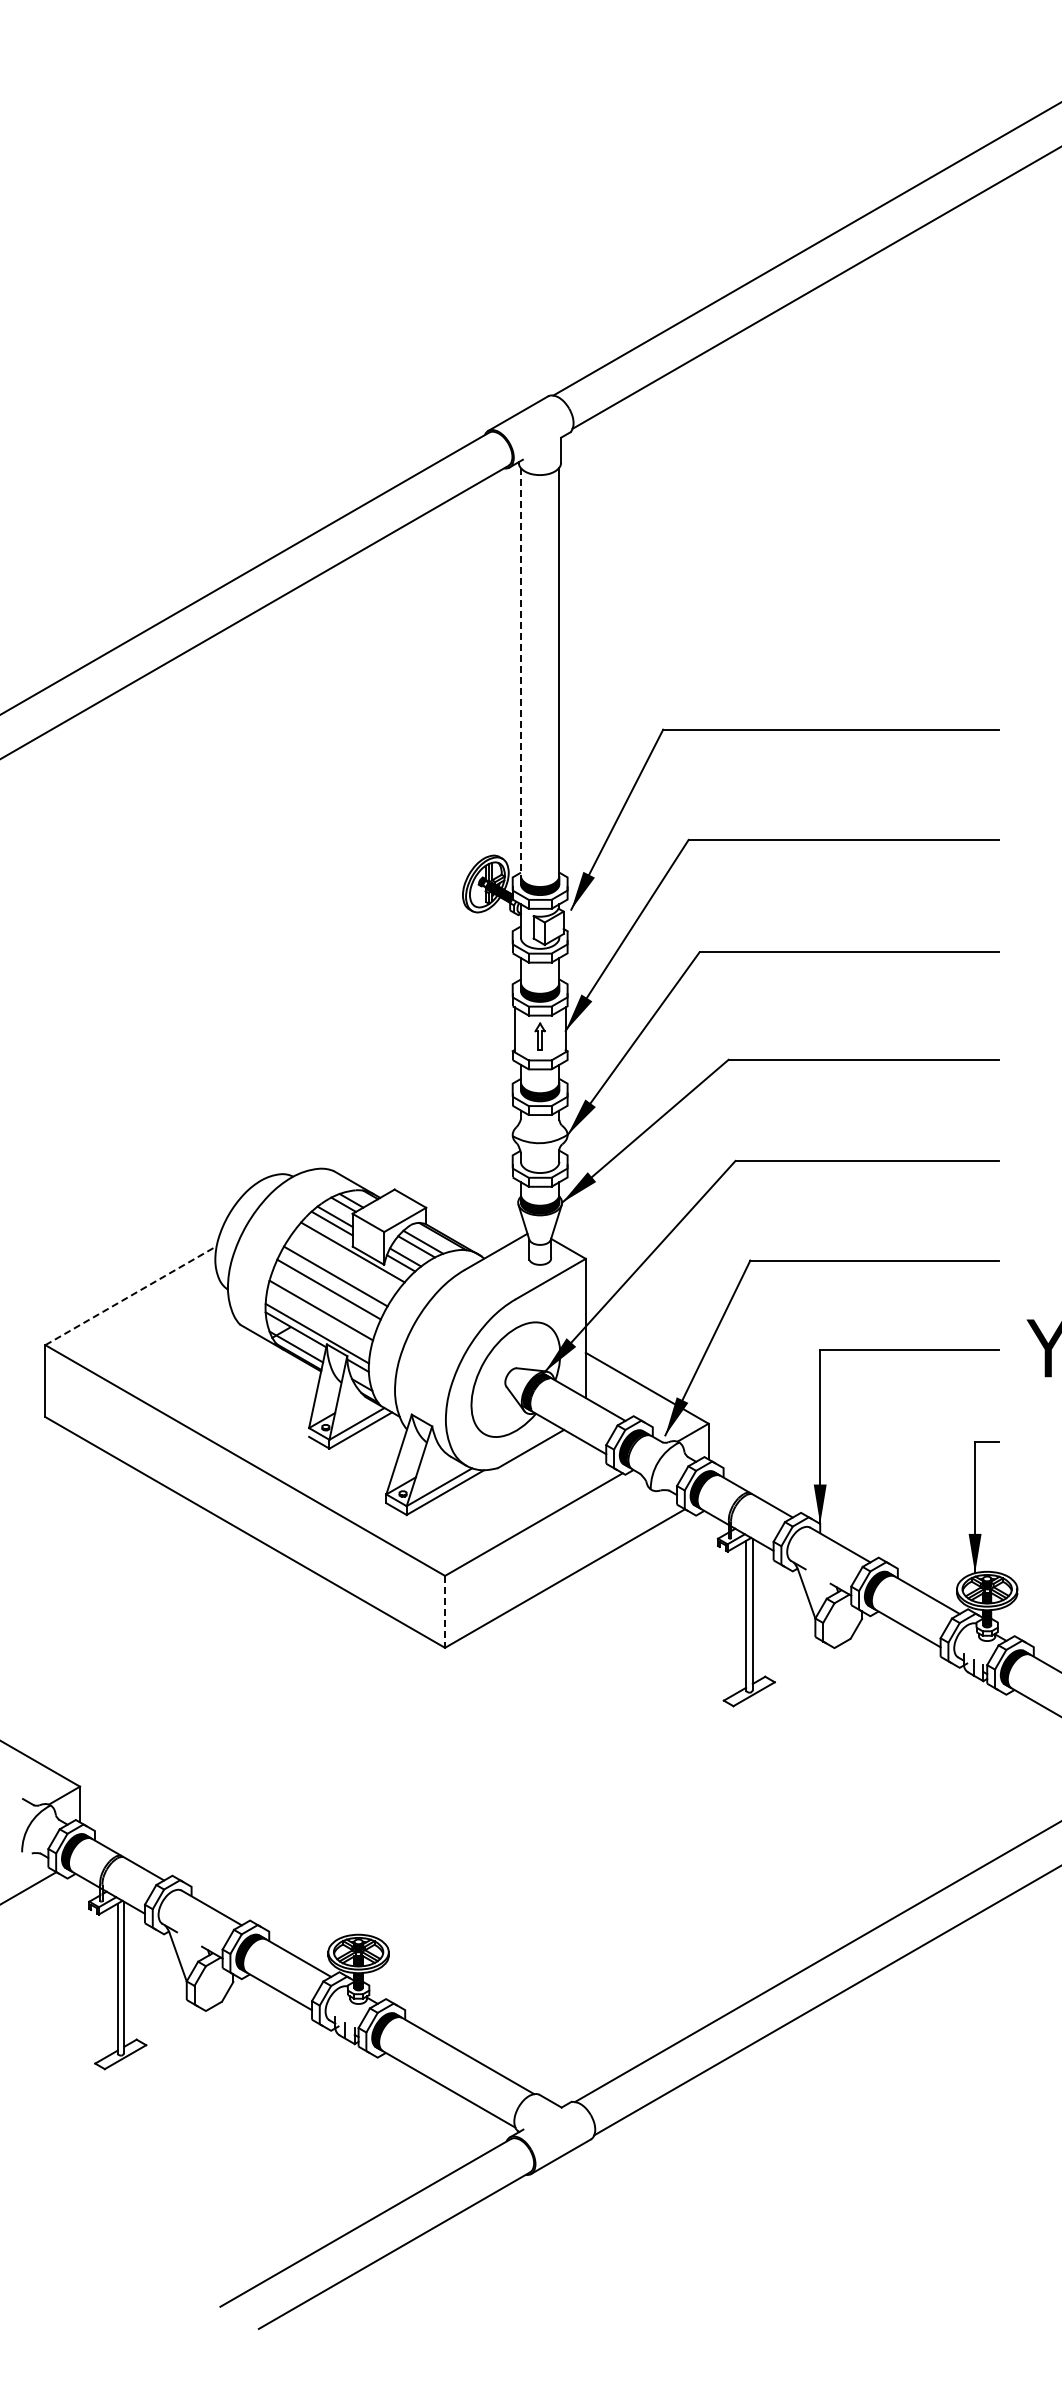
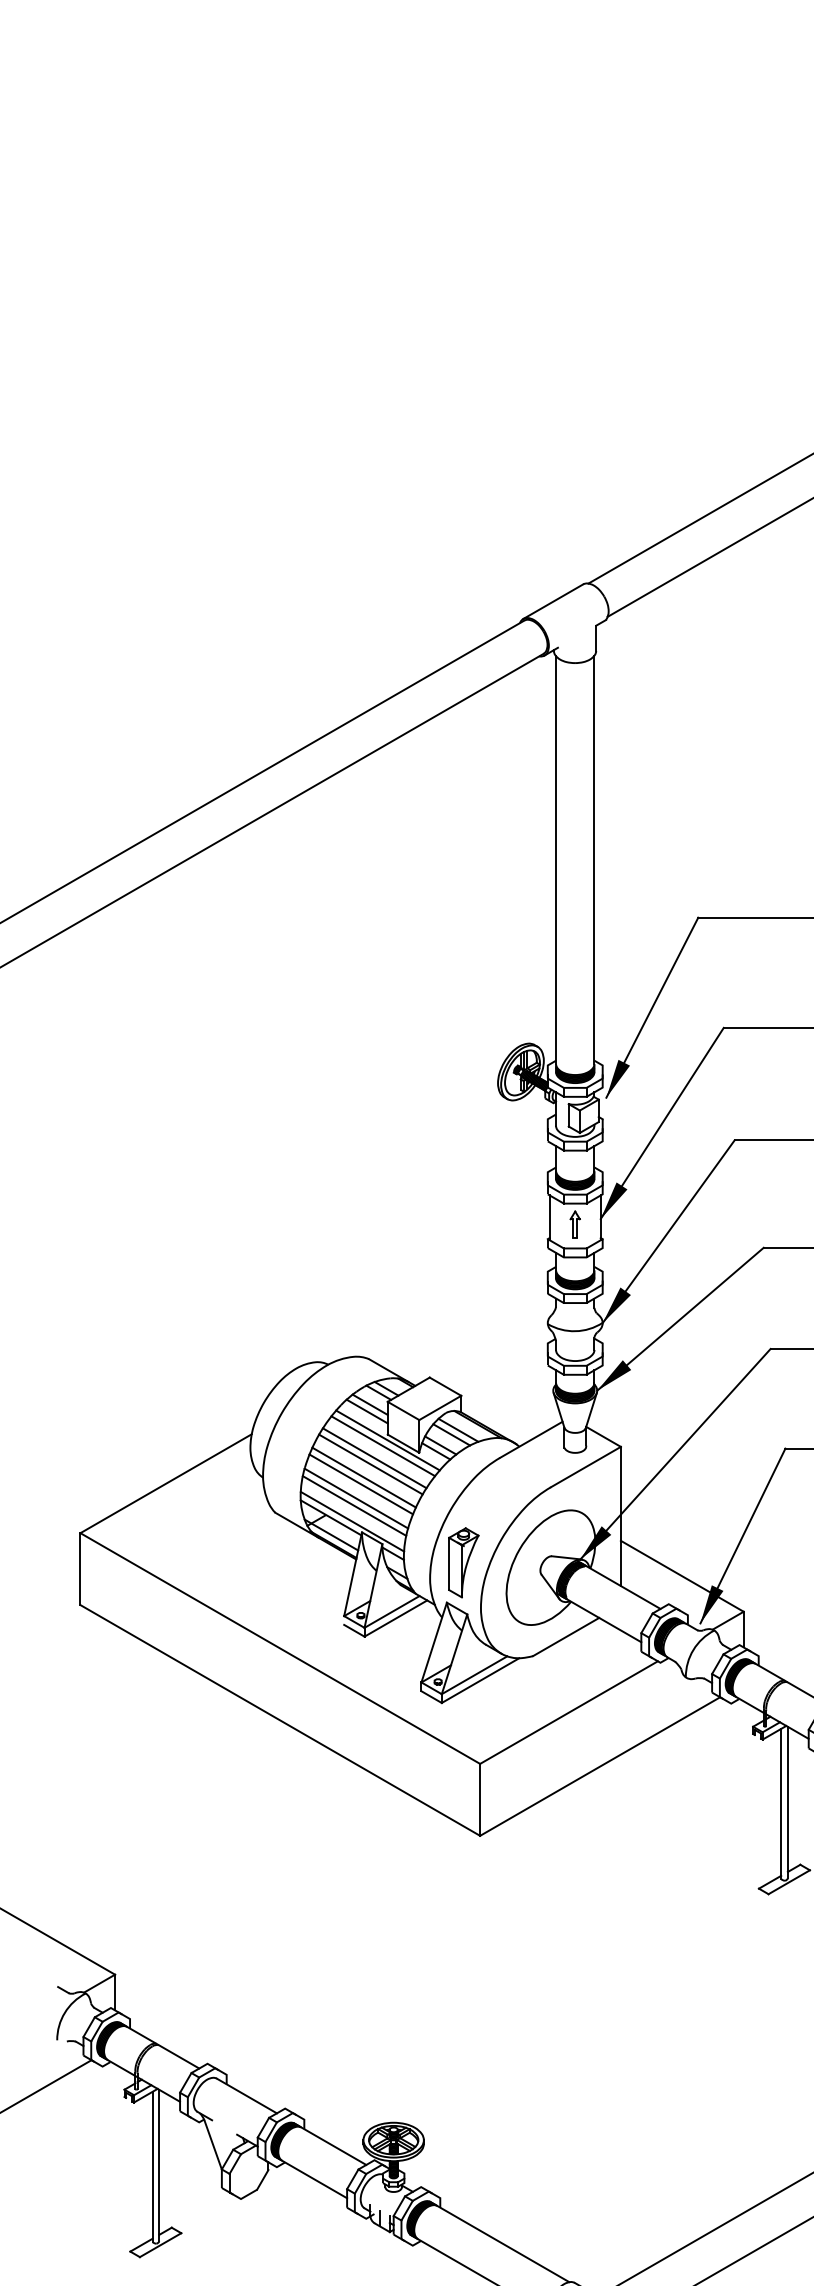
line: (520, 672) -> (555, 860), dashed -> solid
line: (347, 1258) -> (382, 1446), added
line: (339, 1270) -> (374, 1458), added
line: (131, 1295) -> (166, 1483), dashed -> solid
line: (325, 1296) -> (360, 1484), added
line: (319, 1317) -> (354, 1505), added
part: (428, 1374) -> (463, 1562), added
line: (445, 1611) -> (480, 1799), dashed -> solid

